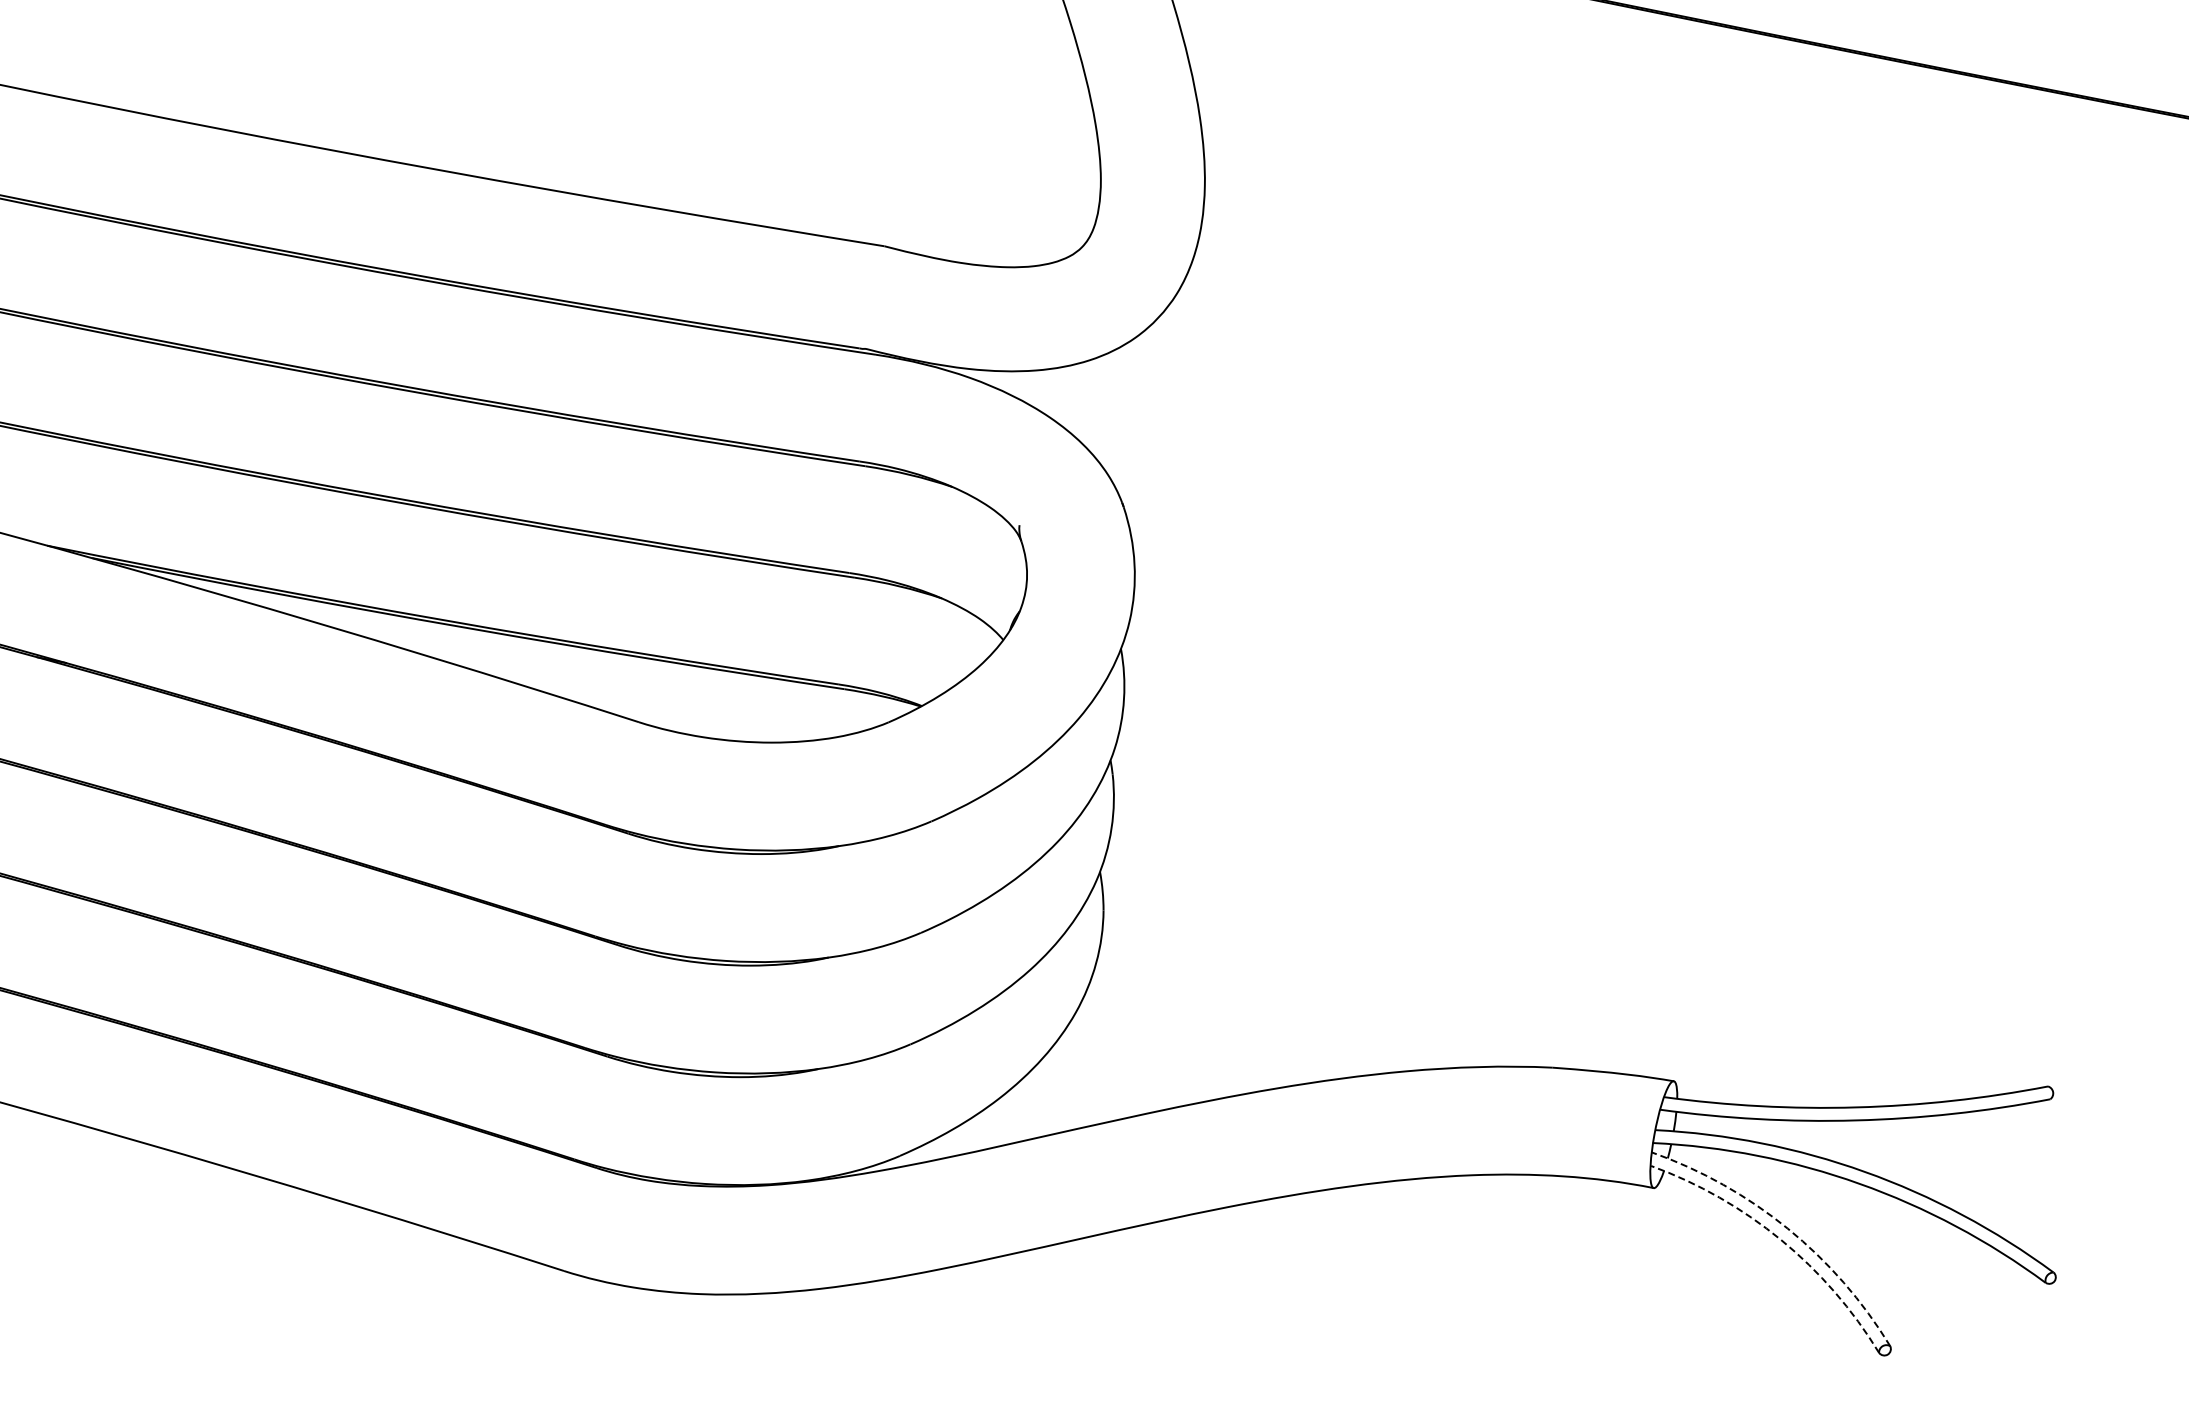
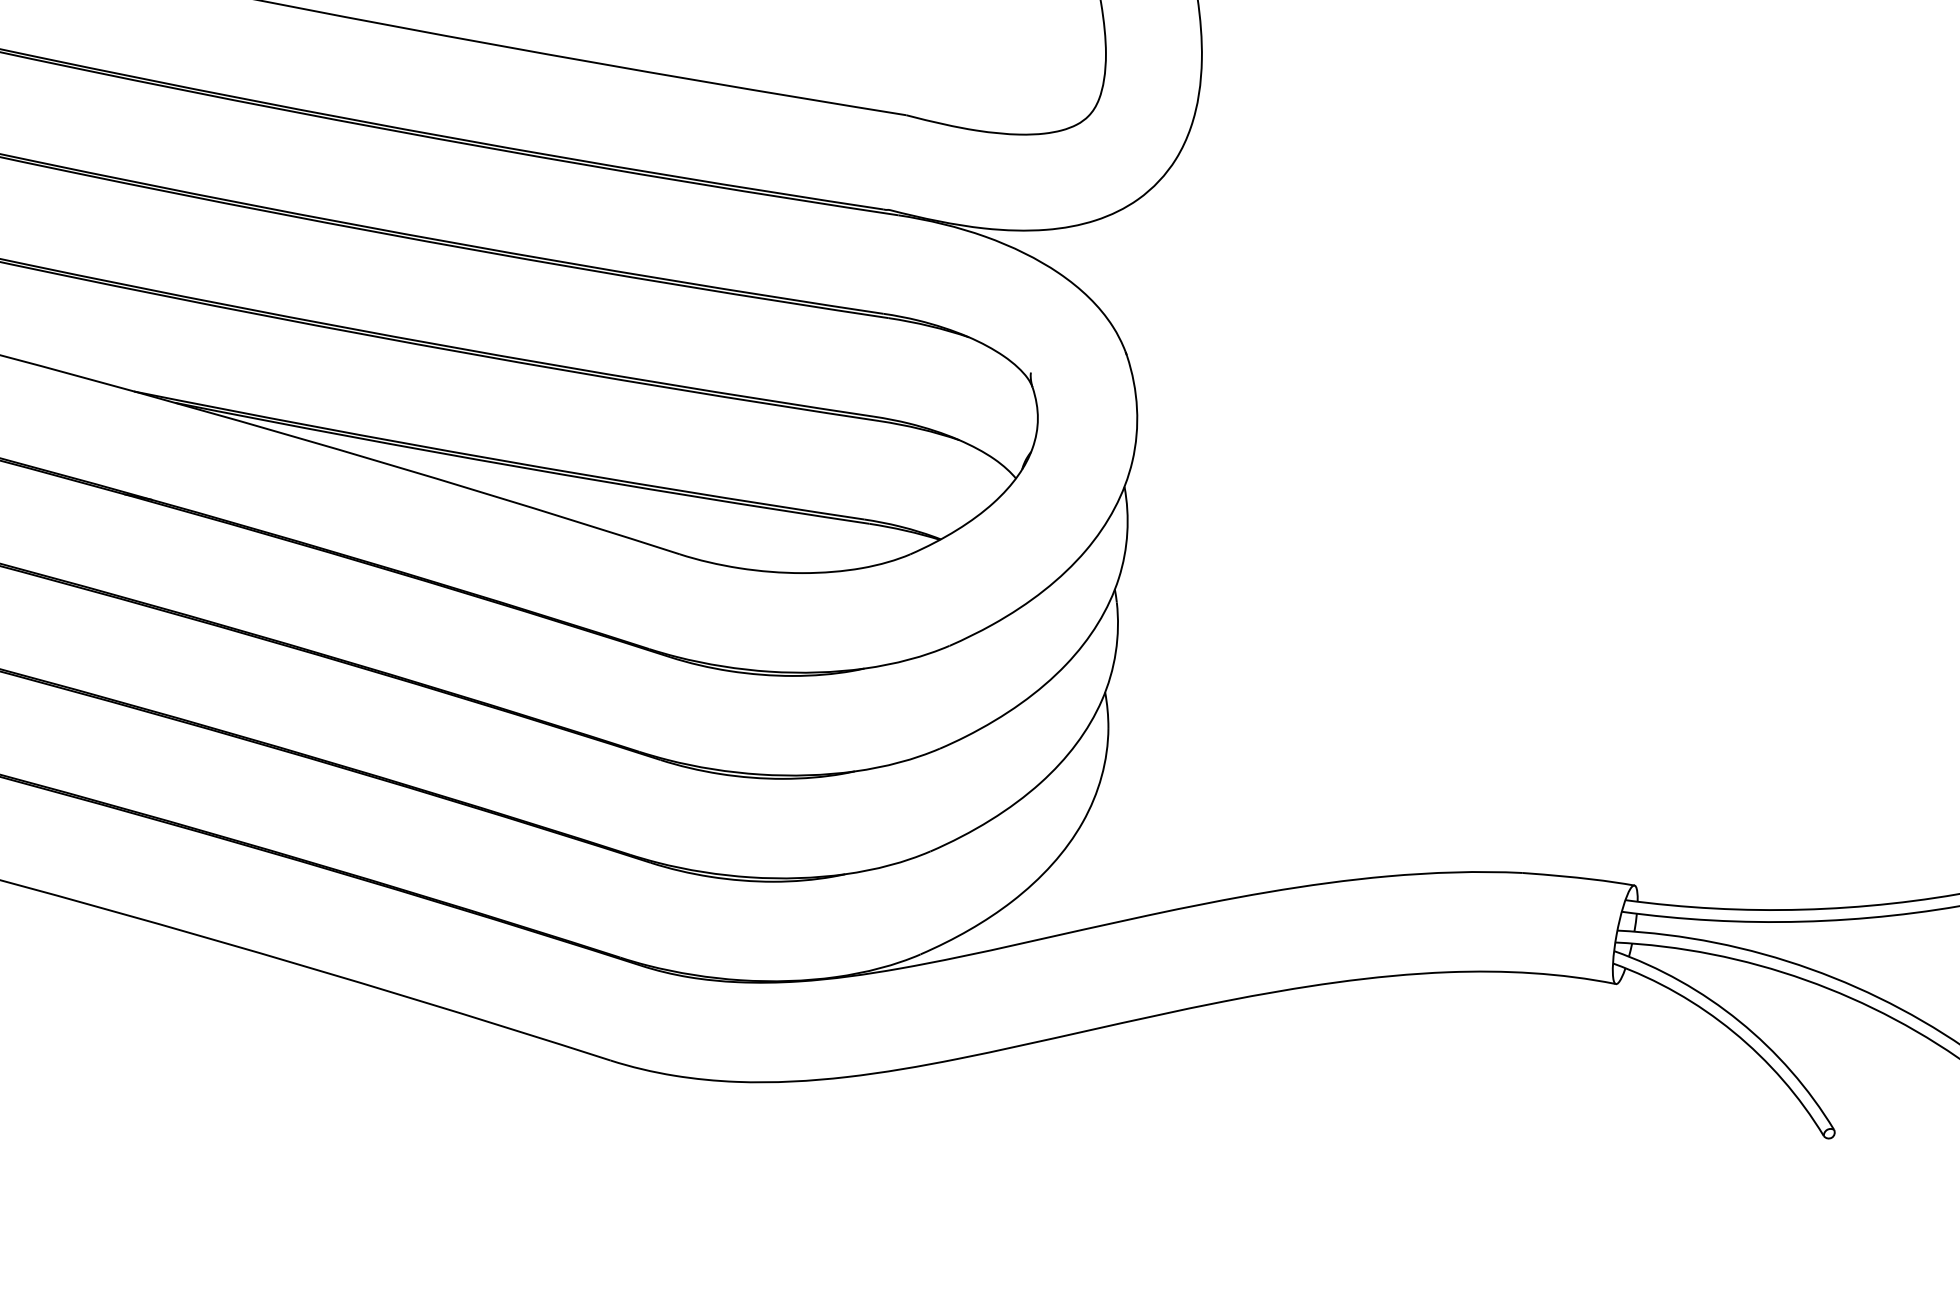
arc: (1787, 1228) -> (1739, 1021), dashed -> solid
arc: (1781, 1239) -> (1733, 1031), dashed -> solid

